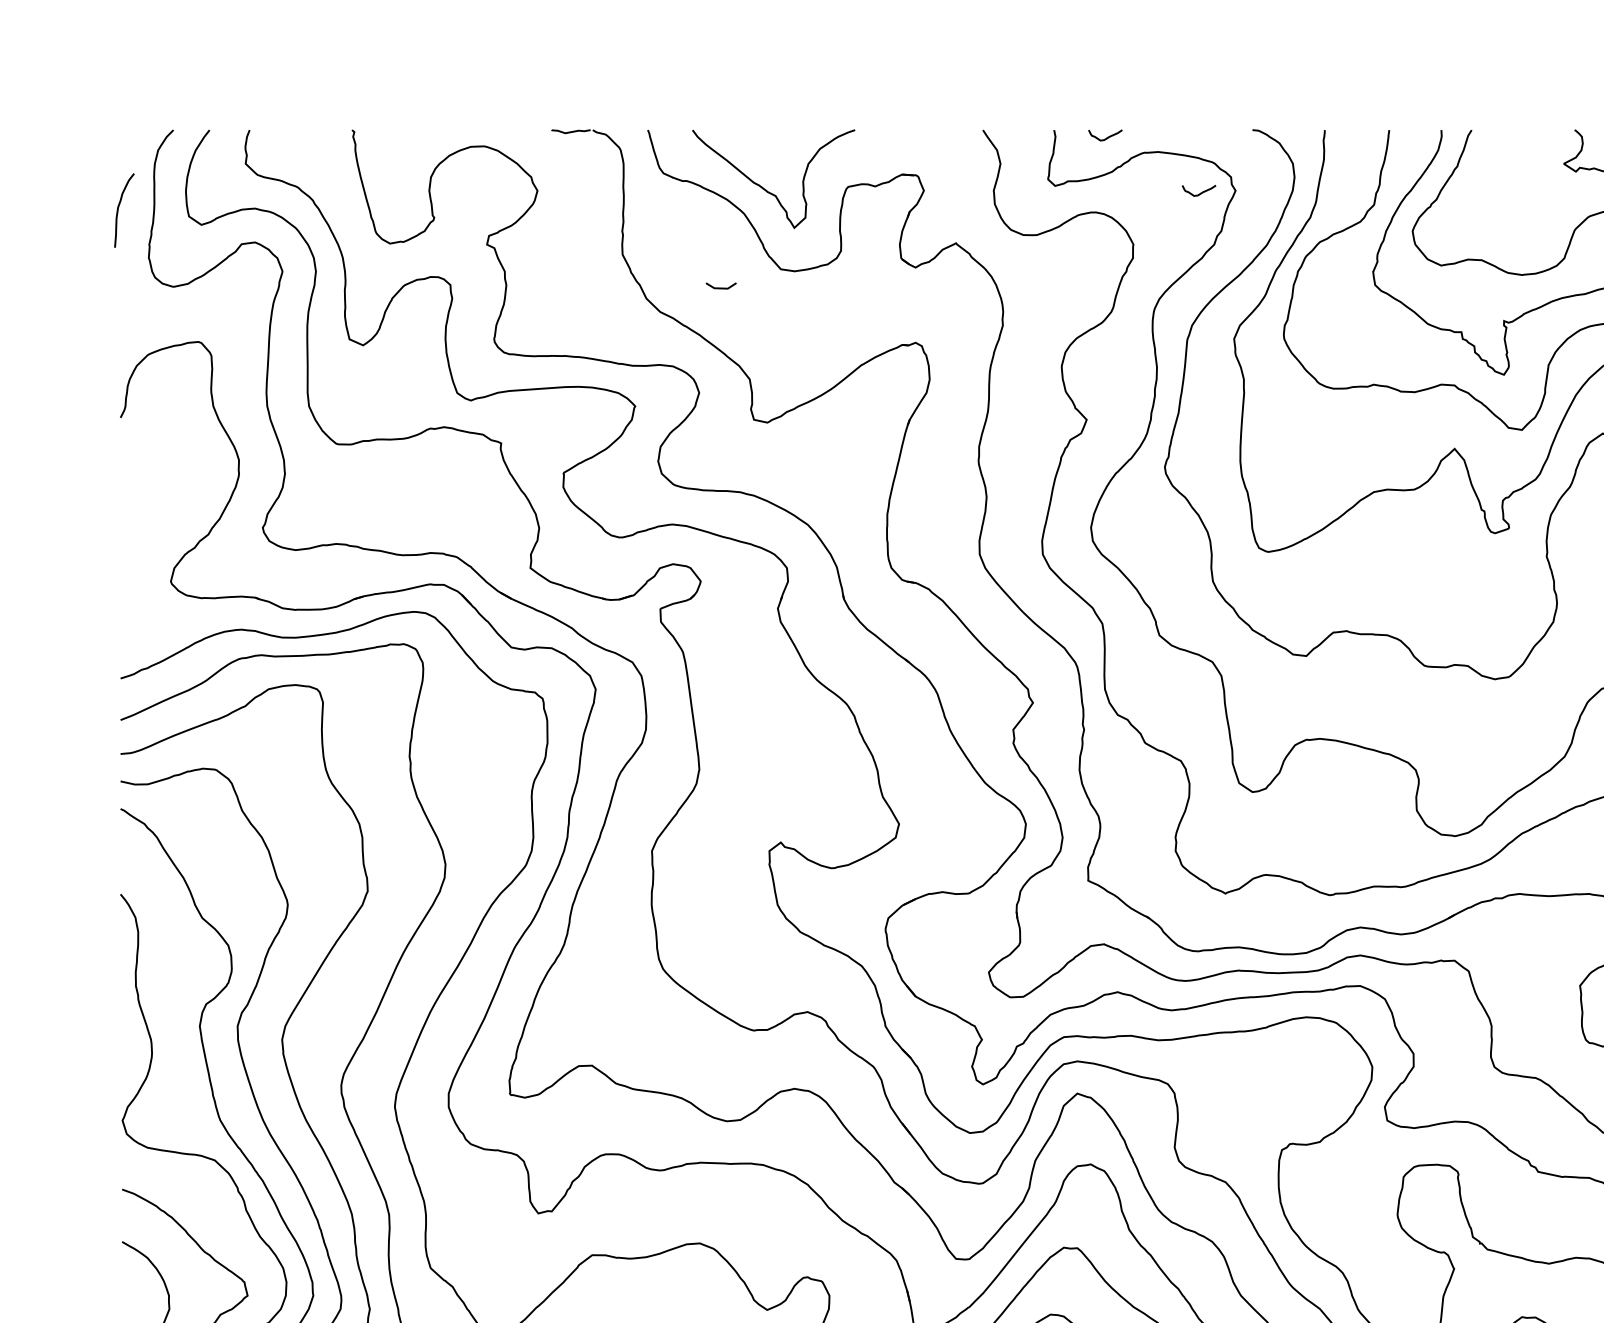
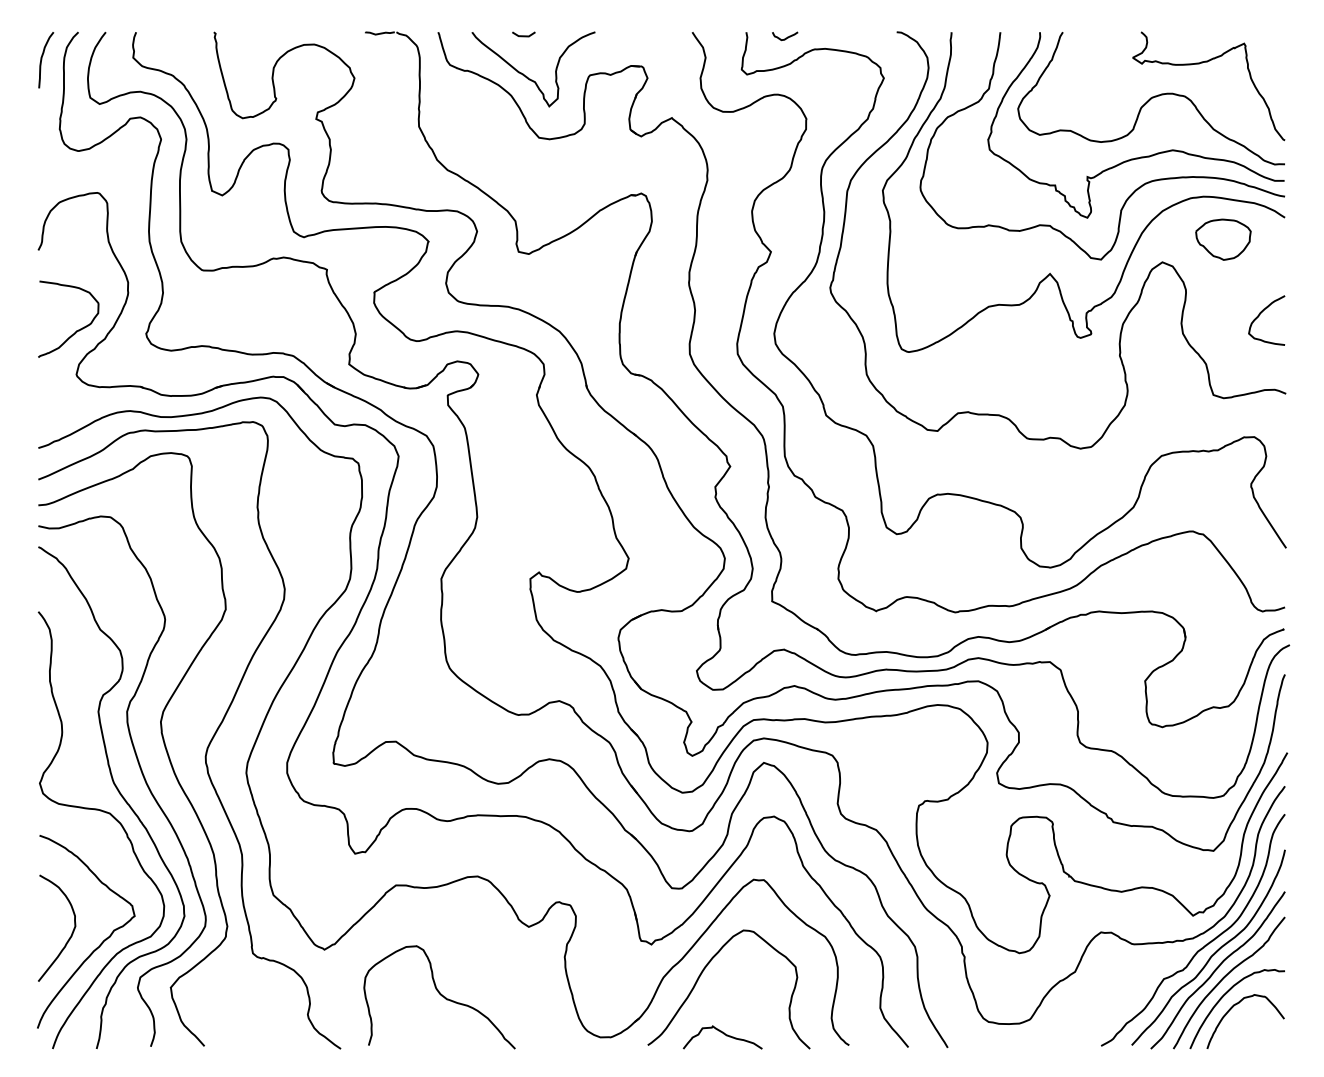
curve: (1200, 192) -> (857, 79), removed
curve: (119, 209) -> (42, 59), moved
line: (720, 287) -> (523, 35), moved
curve: (170, 523) -> (76, 330), added

